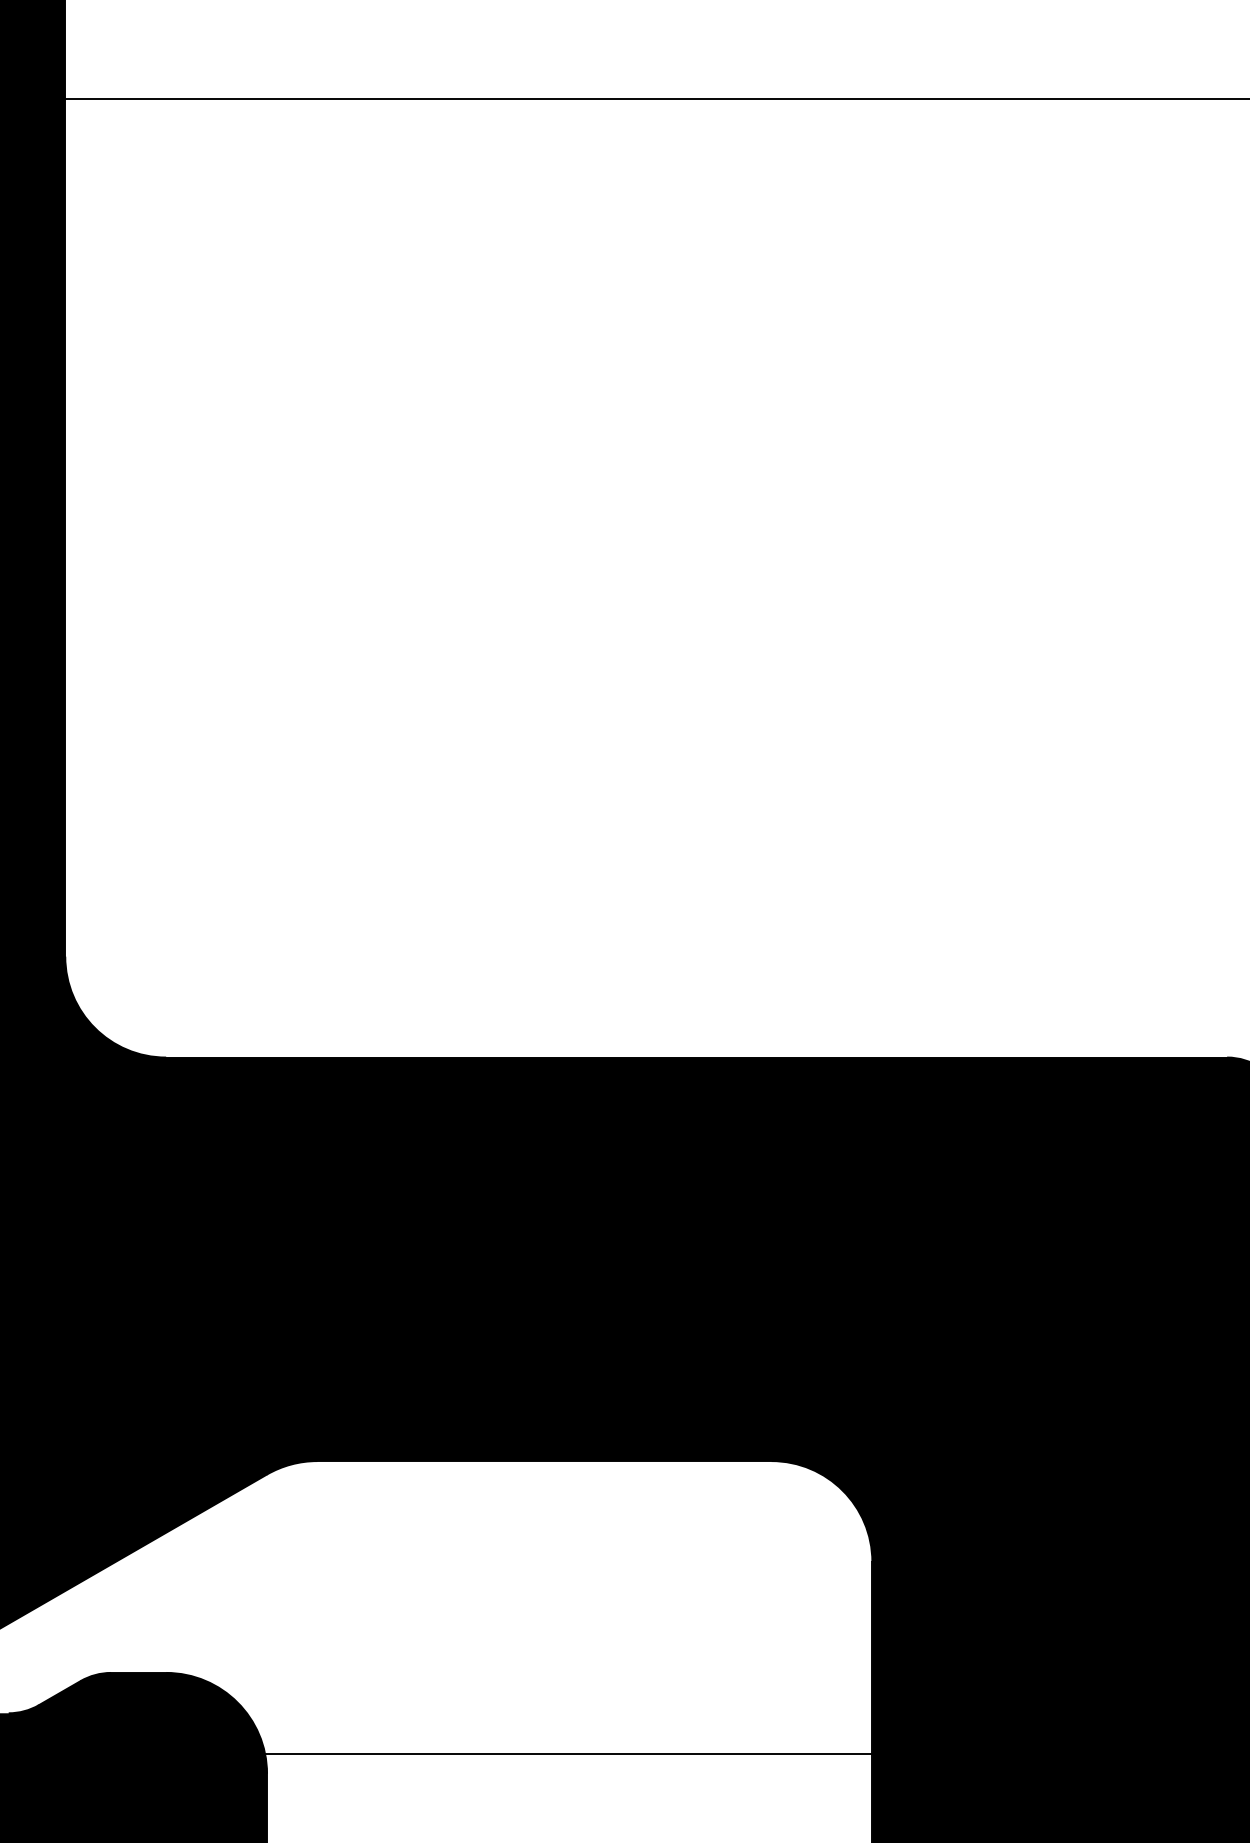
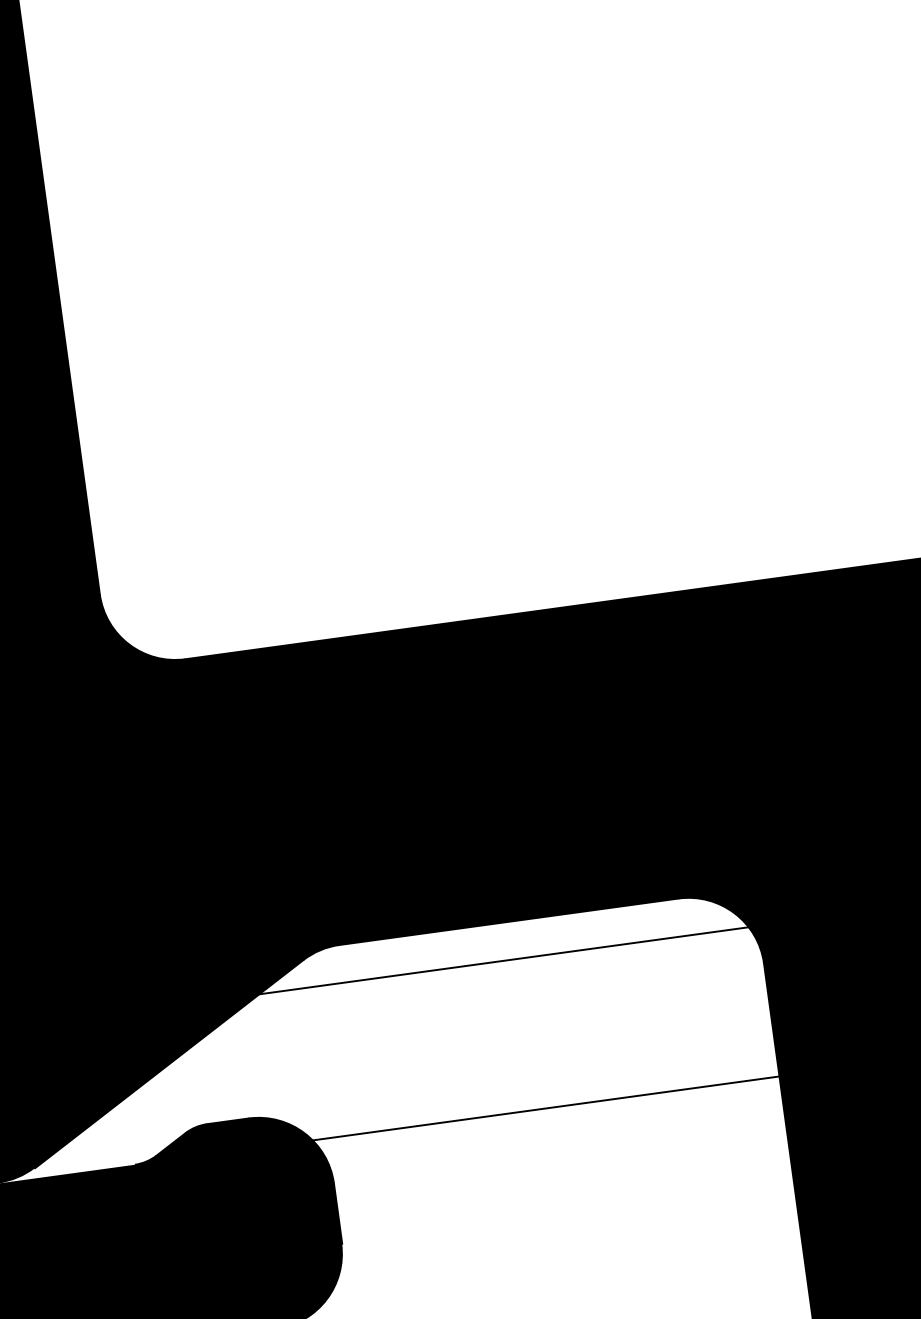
line: (530, 1511) -> (503, 960), added
line: (559, 1754) -> (546, 1108), moved

